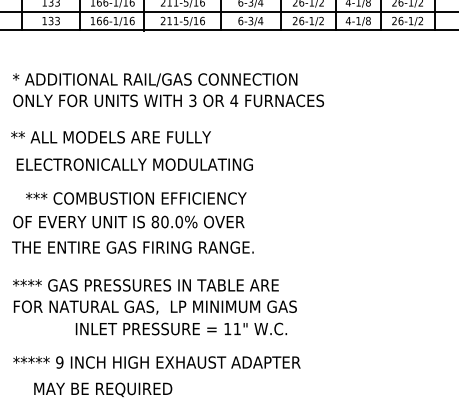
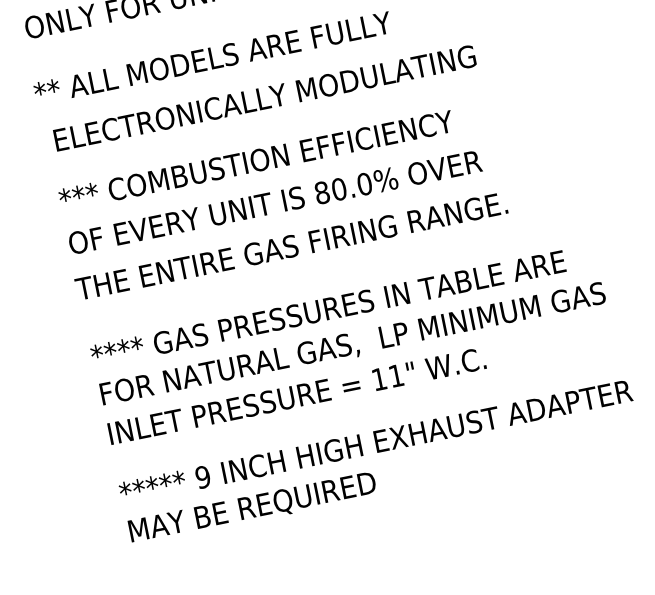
text: (136, 198) -> (256, 160), moved
text: (180, 328) -> (295, 395), moved
text: (103, 389) -> (253, 507), moved

